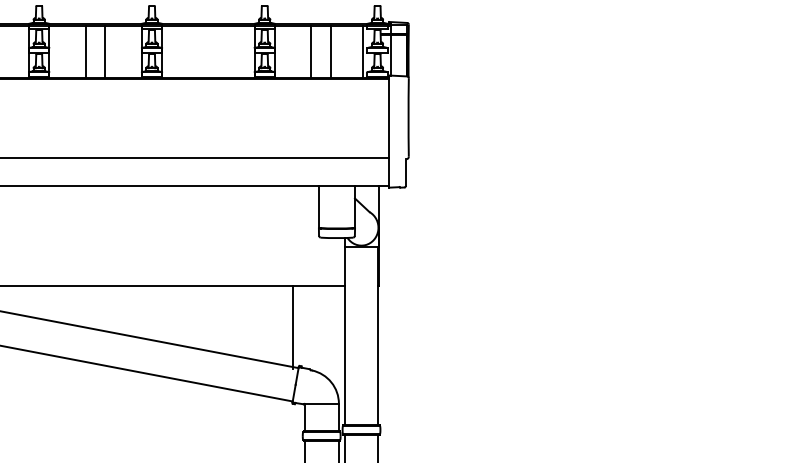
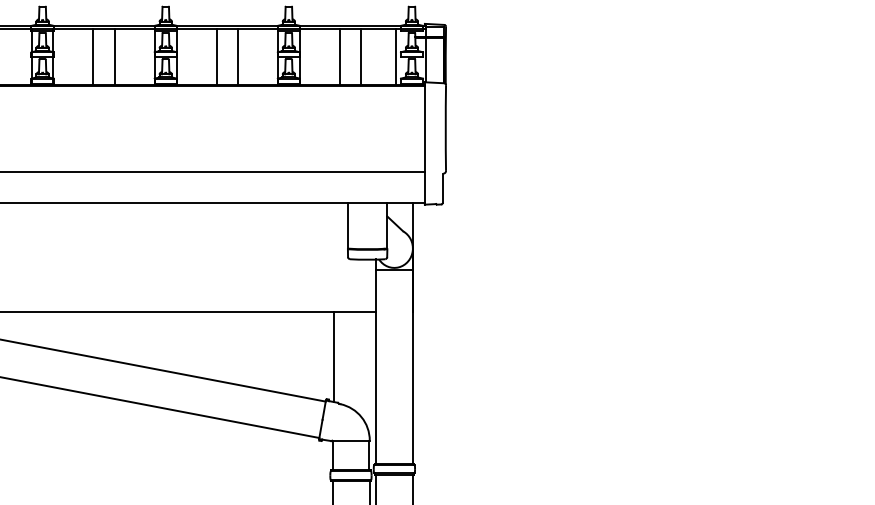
line: (198, 51) -> (216, 56), added
line: (218, 51) -> (238, 56), added
line: (292, 327) -> (334, 357), moved

